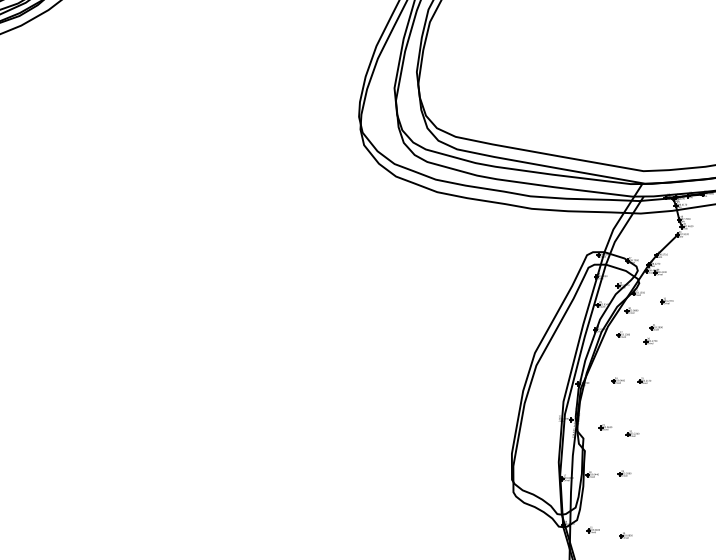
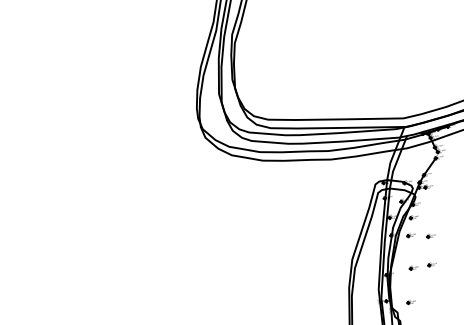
part: (666, 300) -> (436, 205), removed
part: (655, 327) -> (432, 225), removed
part: (632, 433) -> (430, 302), removed

